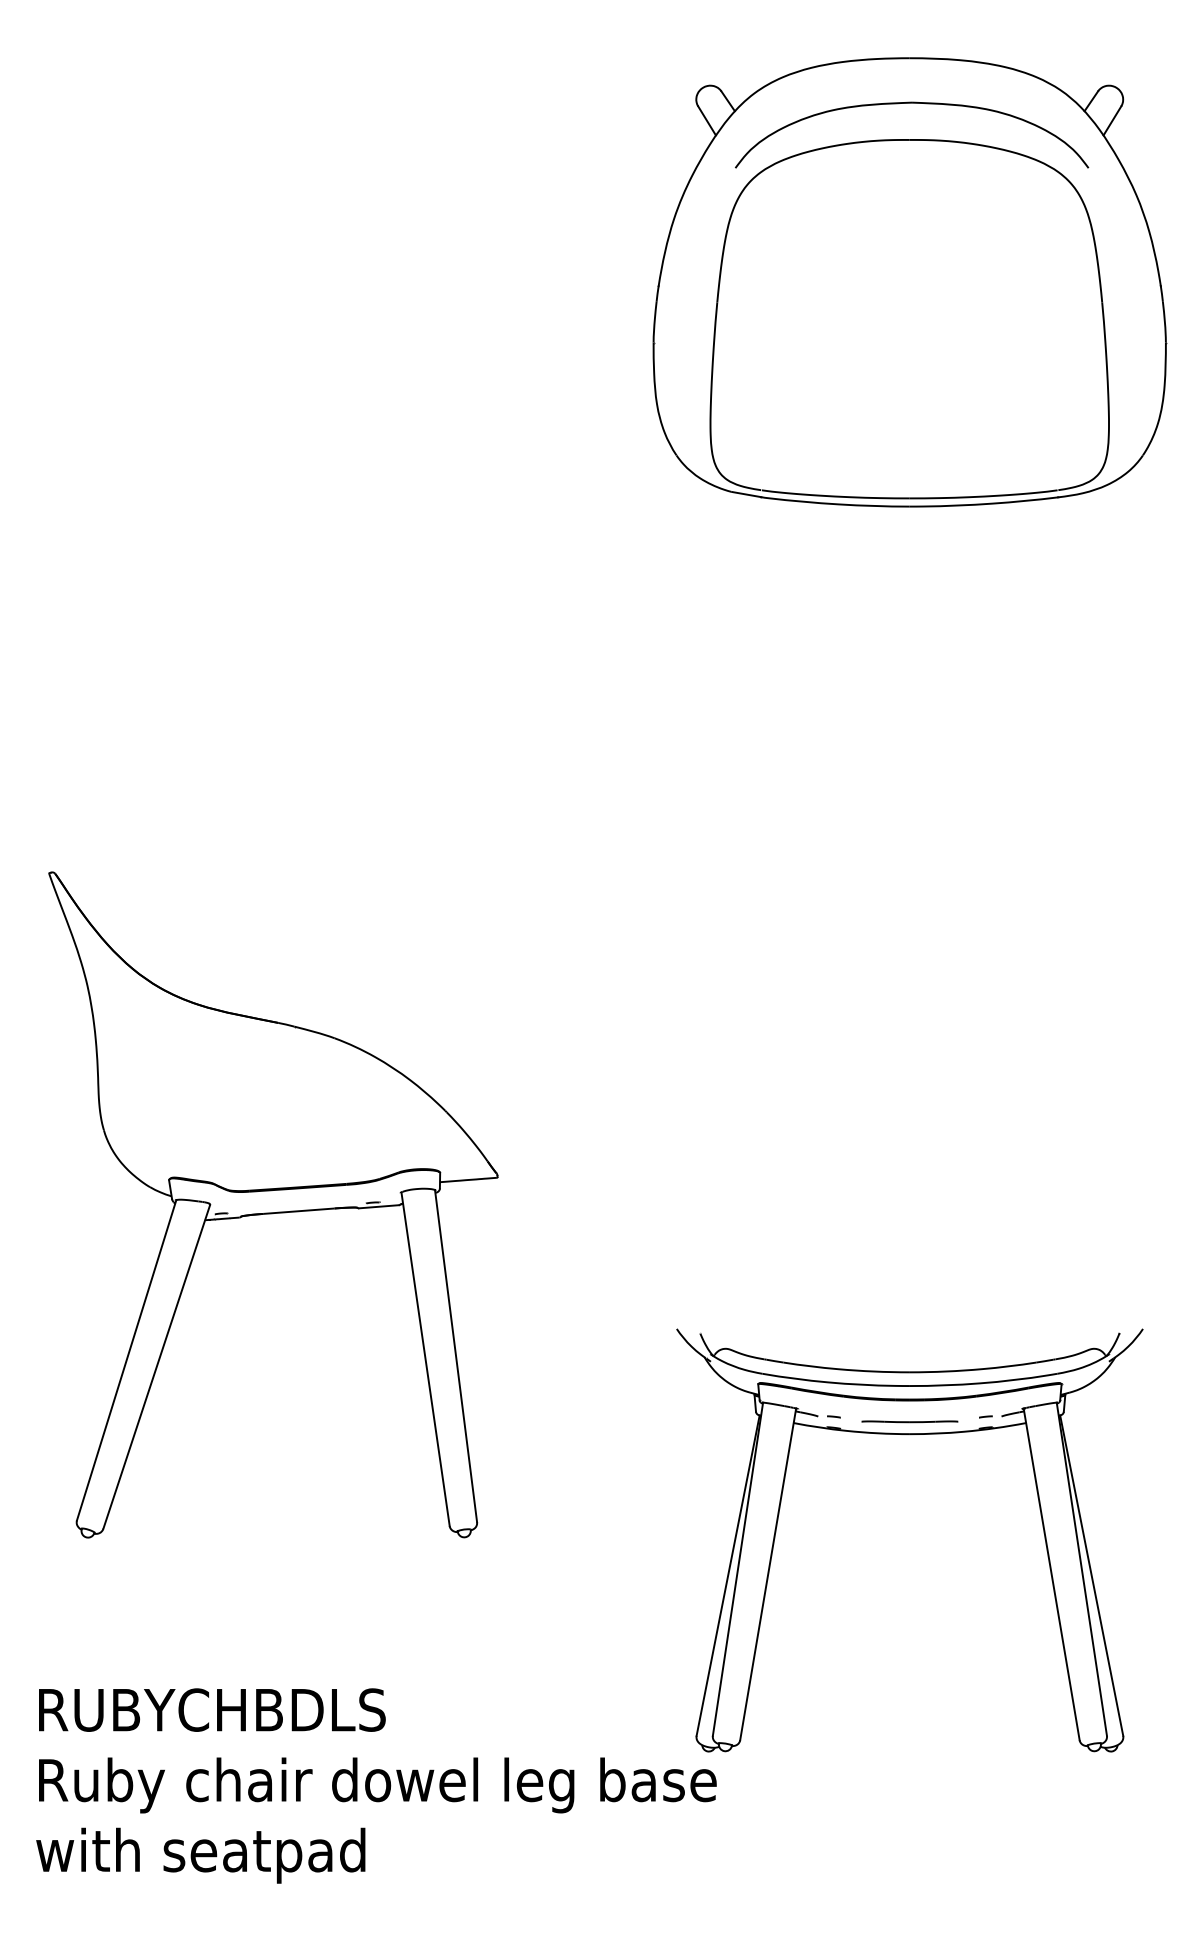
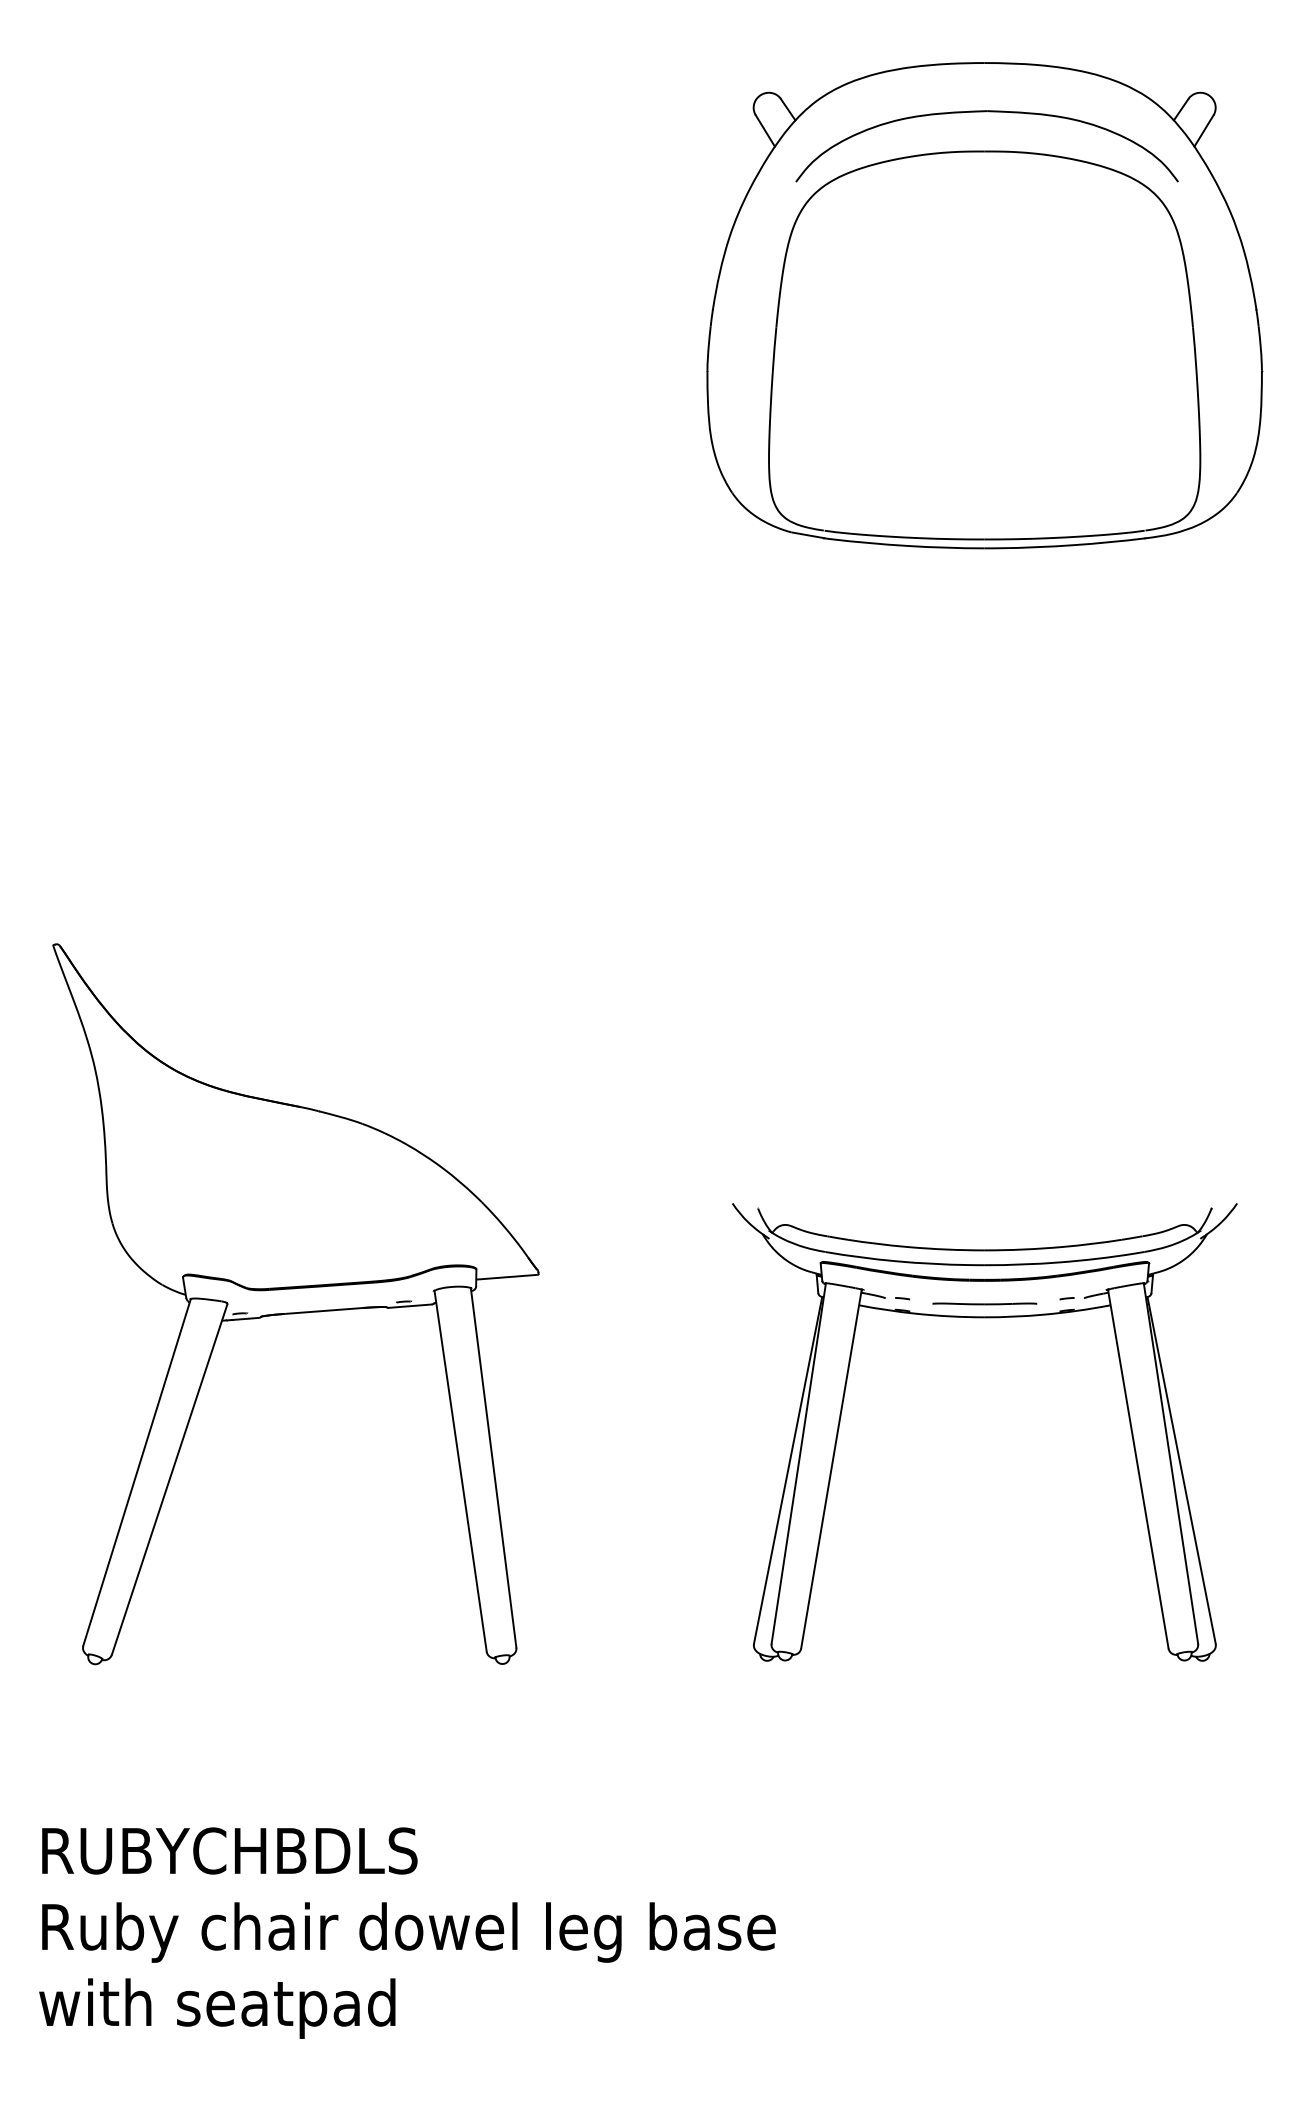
part: (909, 1435) -> (984, 1318), moved

